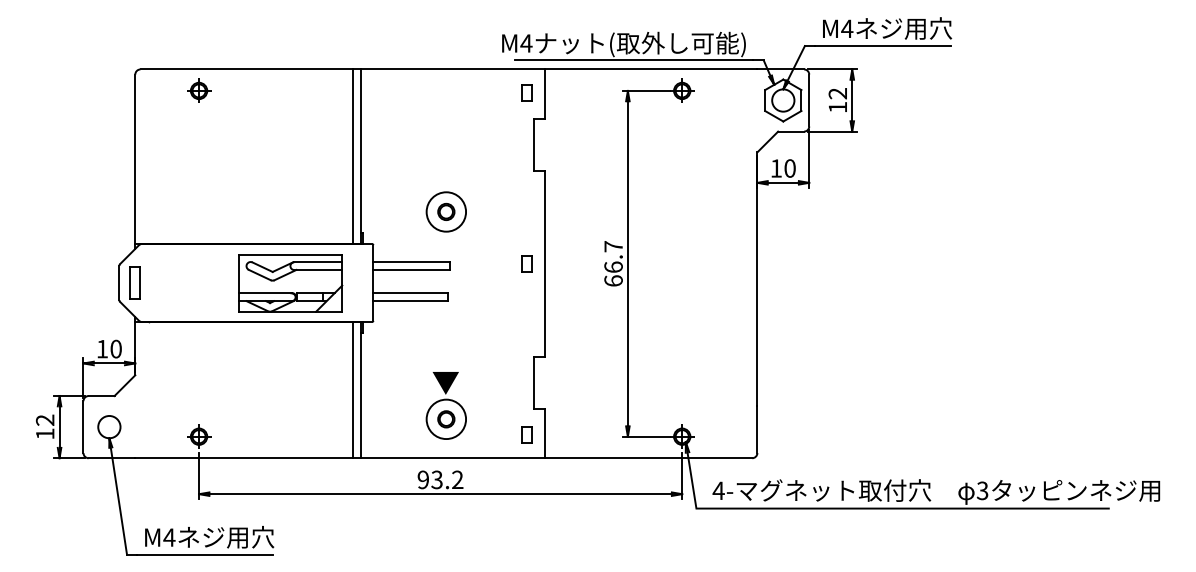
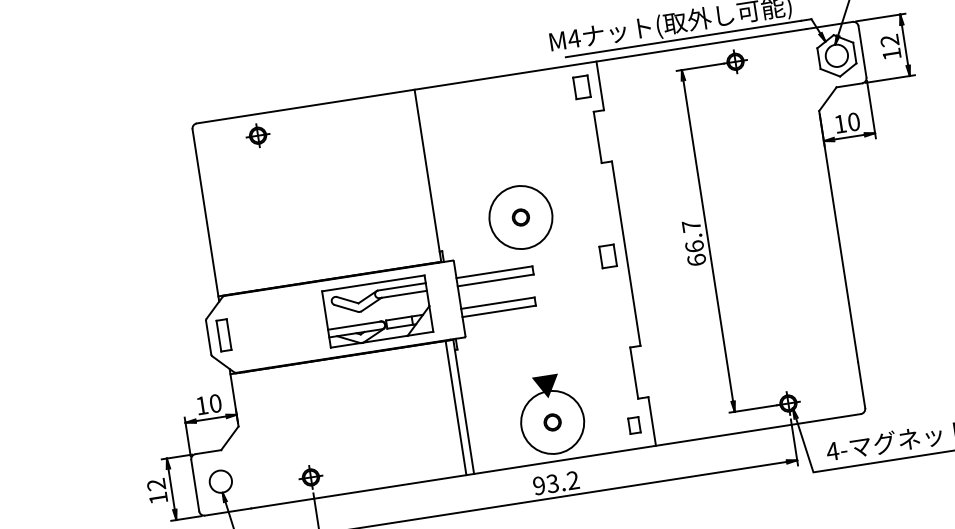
part: (526, 92) -> (581, 87), size x1.4
line: (353, 156) -> (420, 176), removed
circle: (446, 211) -> (521, 217), size x1.6
part: (526, 263) -> (608, 256), size x1.4
circle: (446, 419) -> (552, 422), size x1.6

